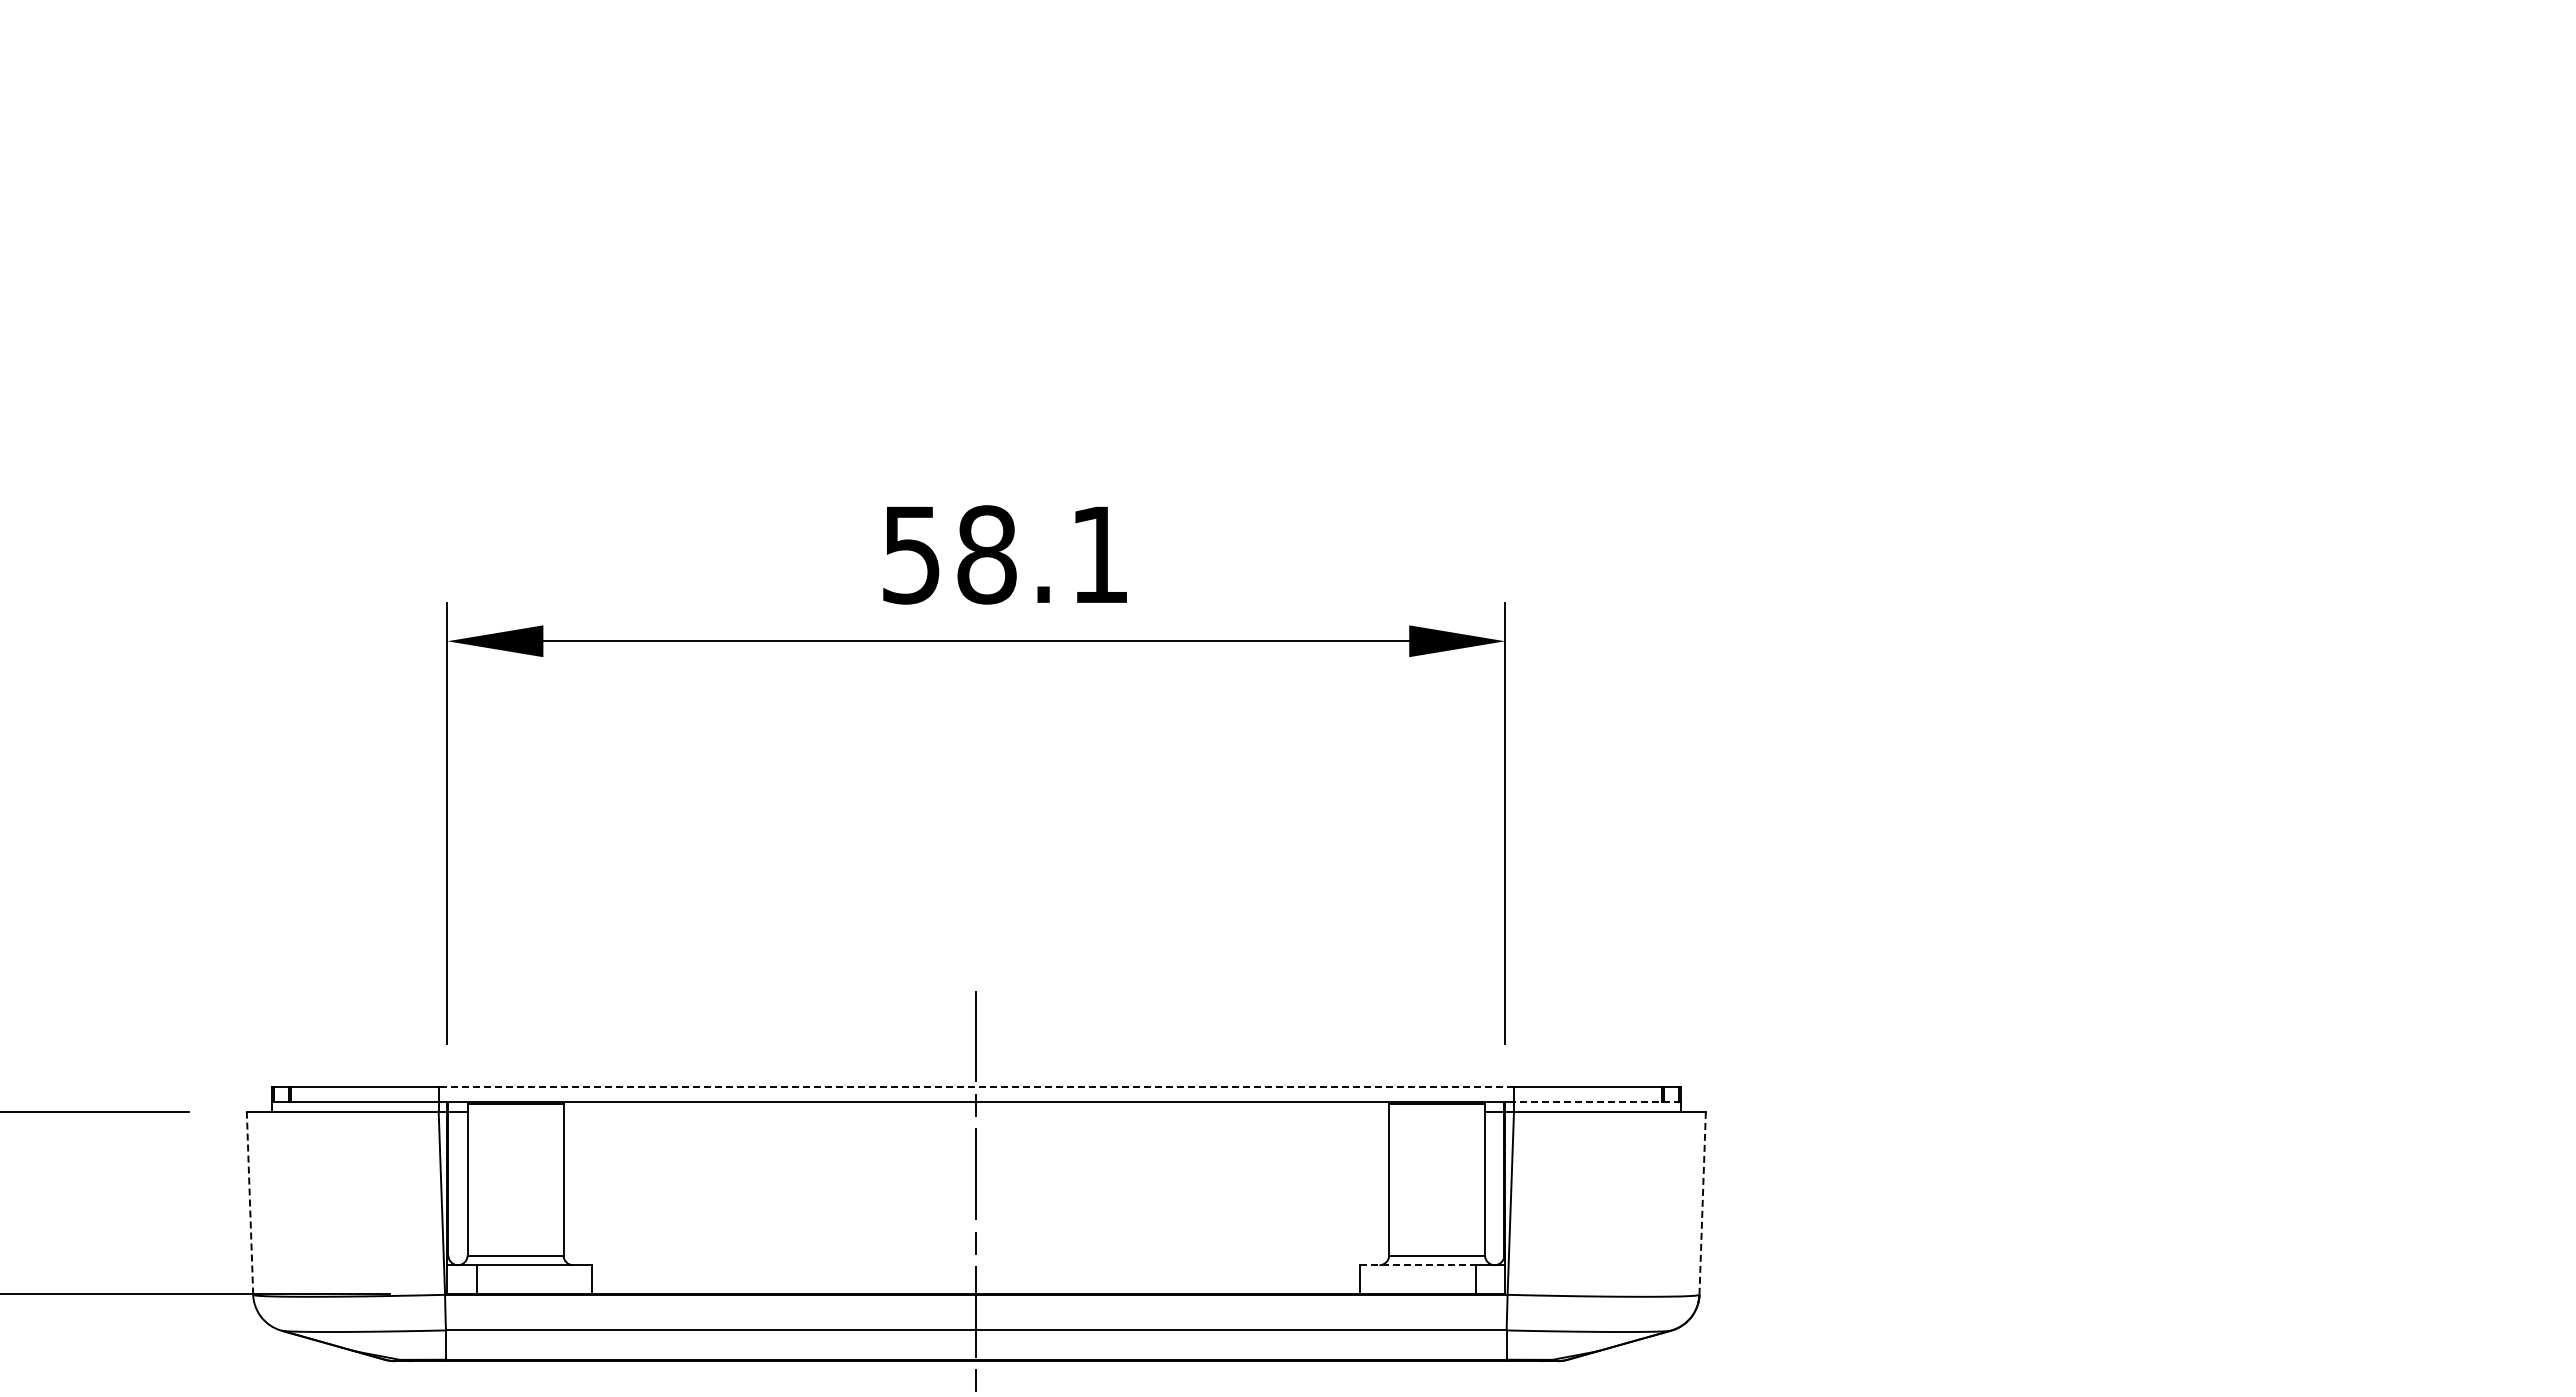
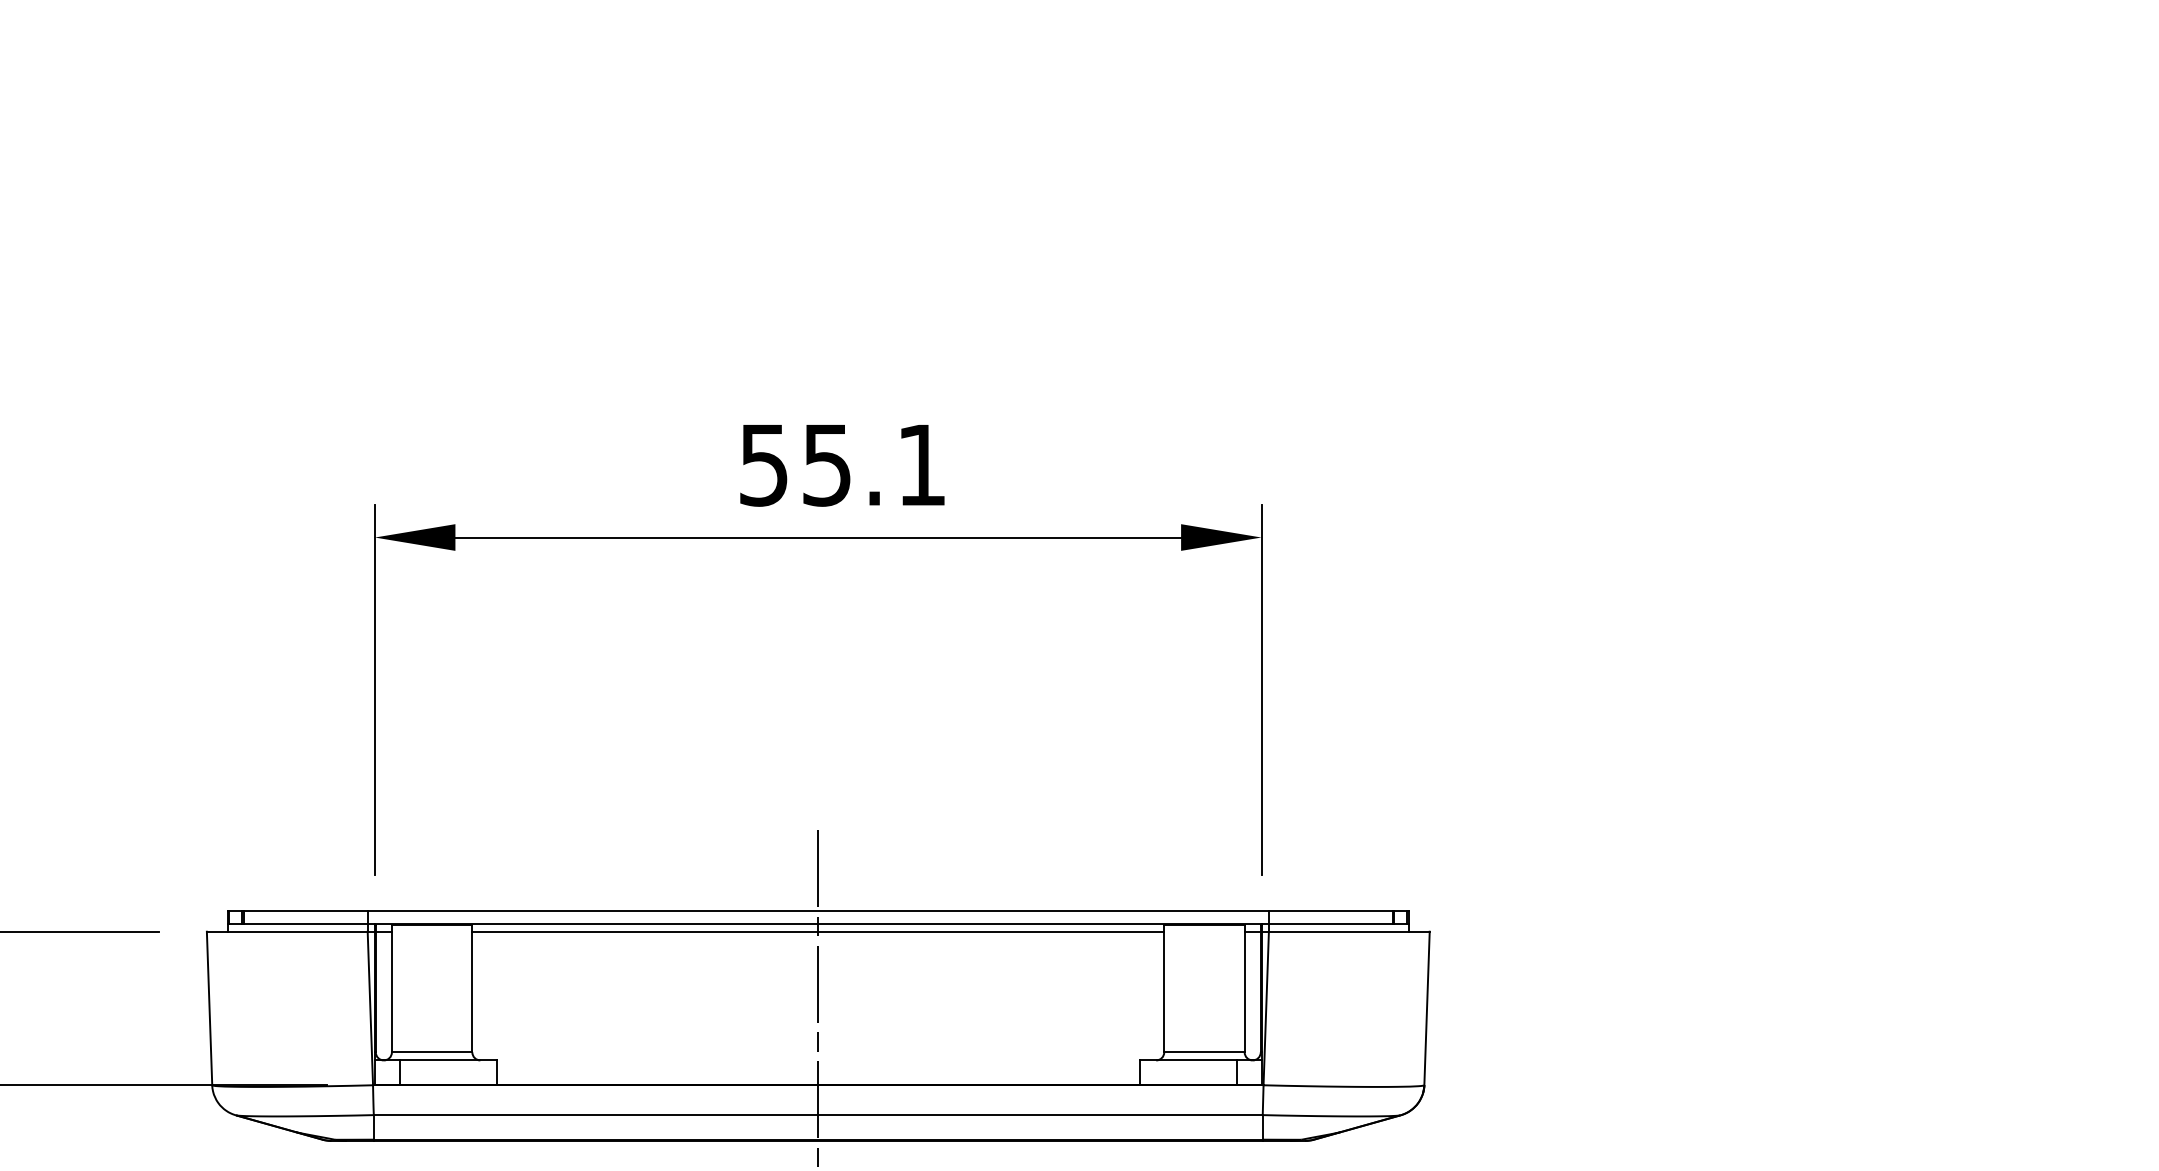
text: (986, 554) -> (826, 464), 58.1 -> 55.1
line: (976, 1086) -> (818, 910), dashed -> solid
line: (1596, 1101) -> (1338, 923), dashed -> solid
line: (976, 1111) -> (818, 931), added
line: (250, 1203) -> (209, 1008), dashed -> solid
line: (1702, 1203) -> (1426, 1008), dashed -> solid
line: (1417, 1265) -> (1188, 1060), dashed -> solid

